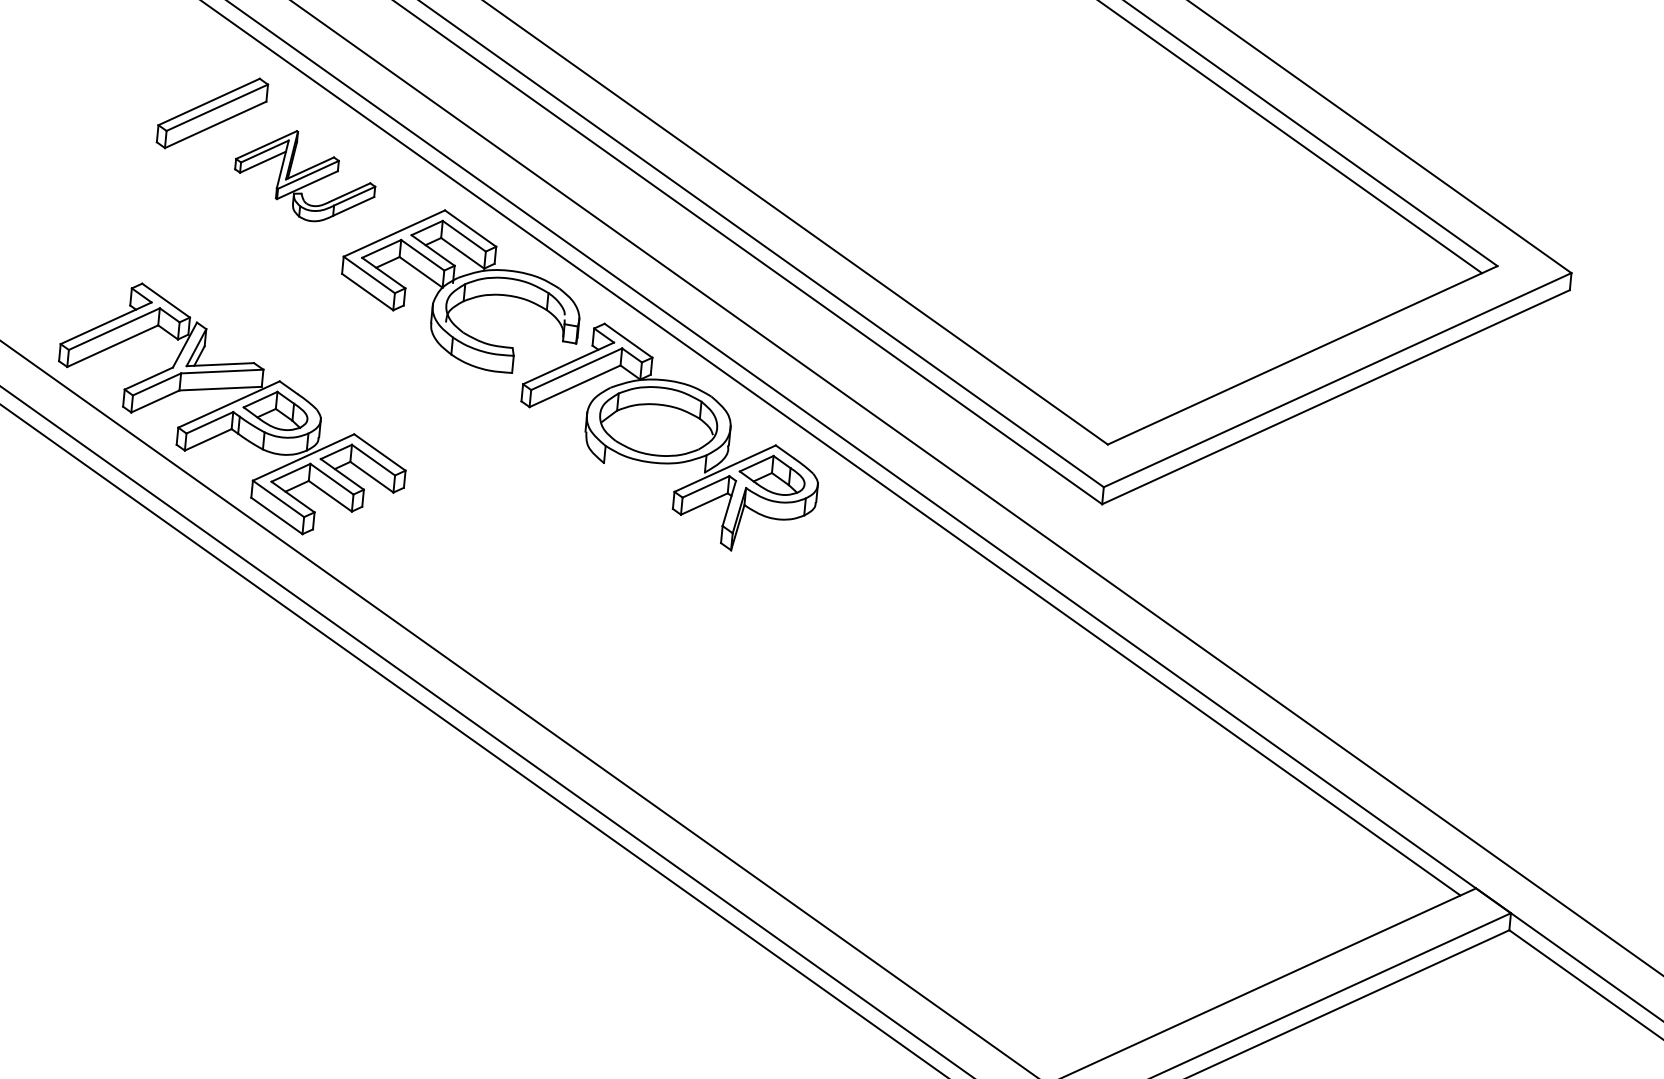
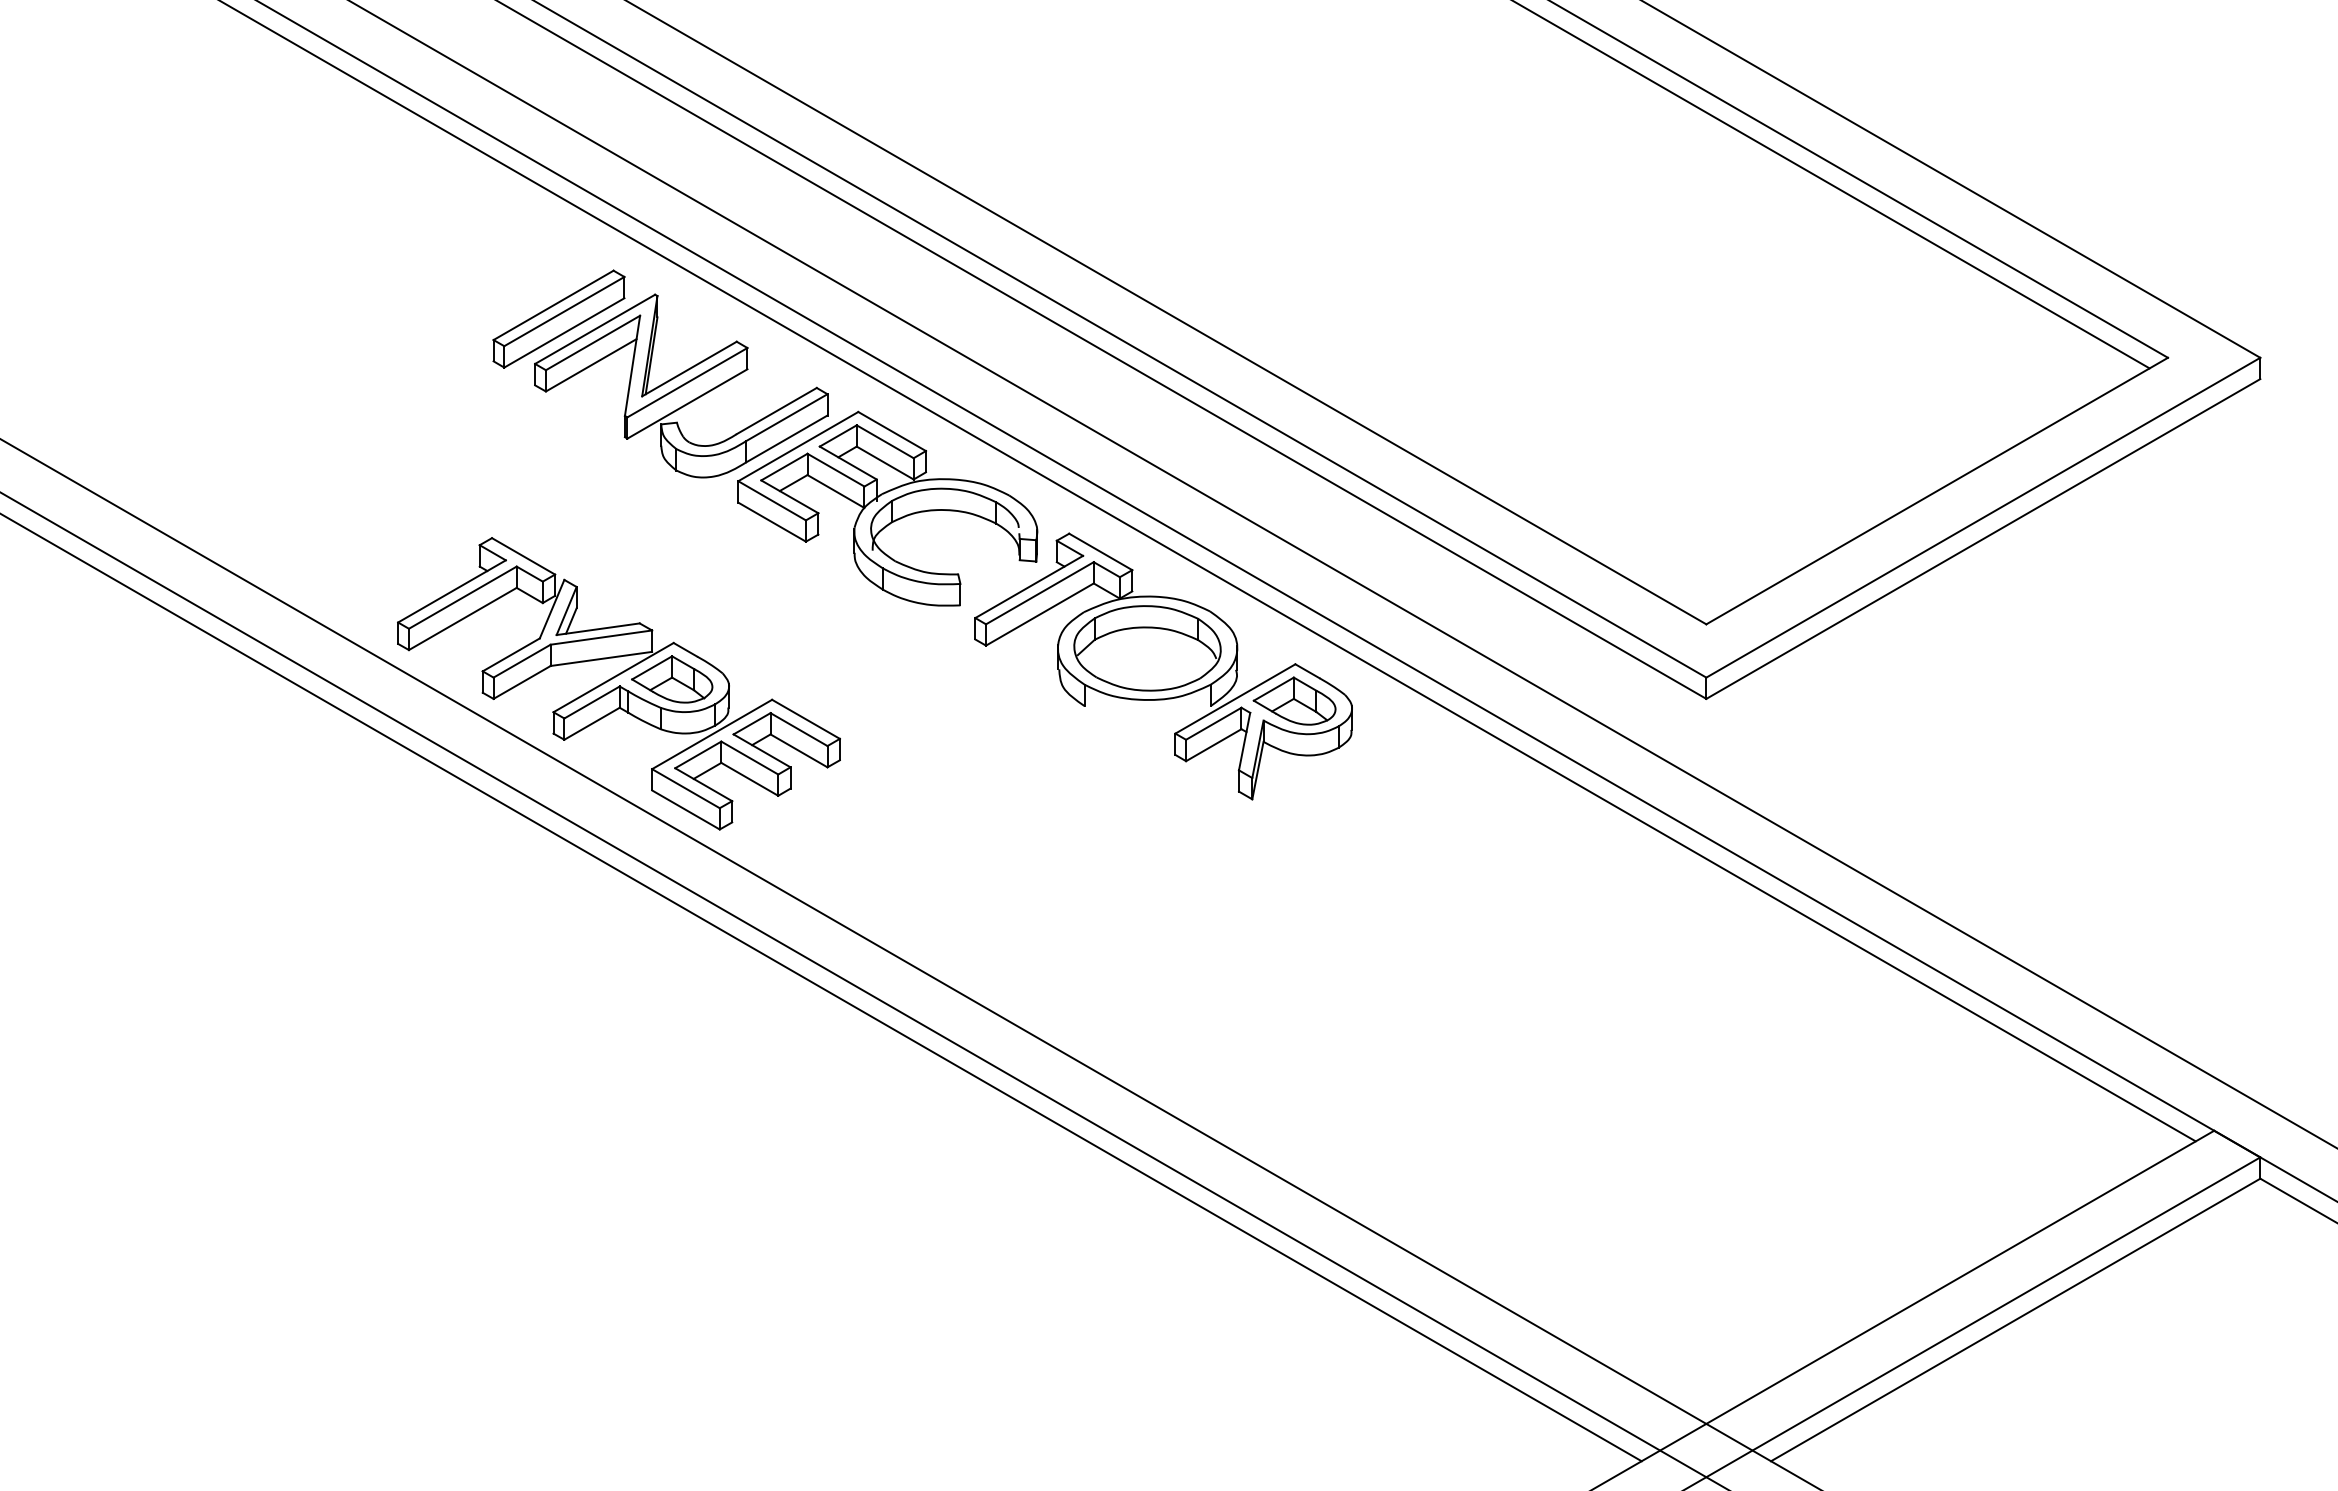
part: (305, 175) -> (681, 385), size x1.67

